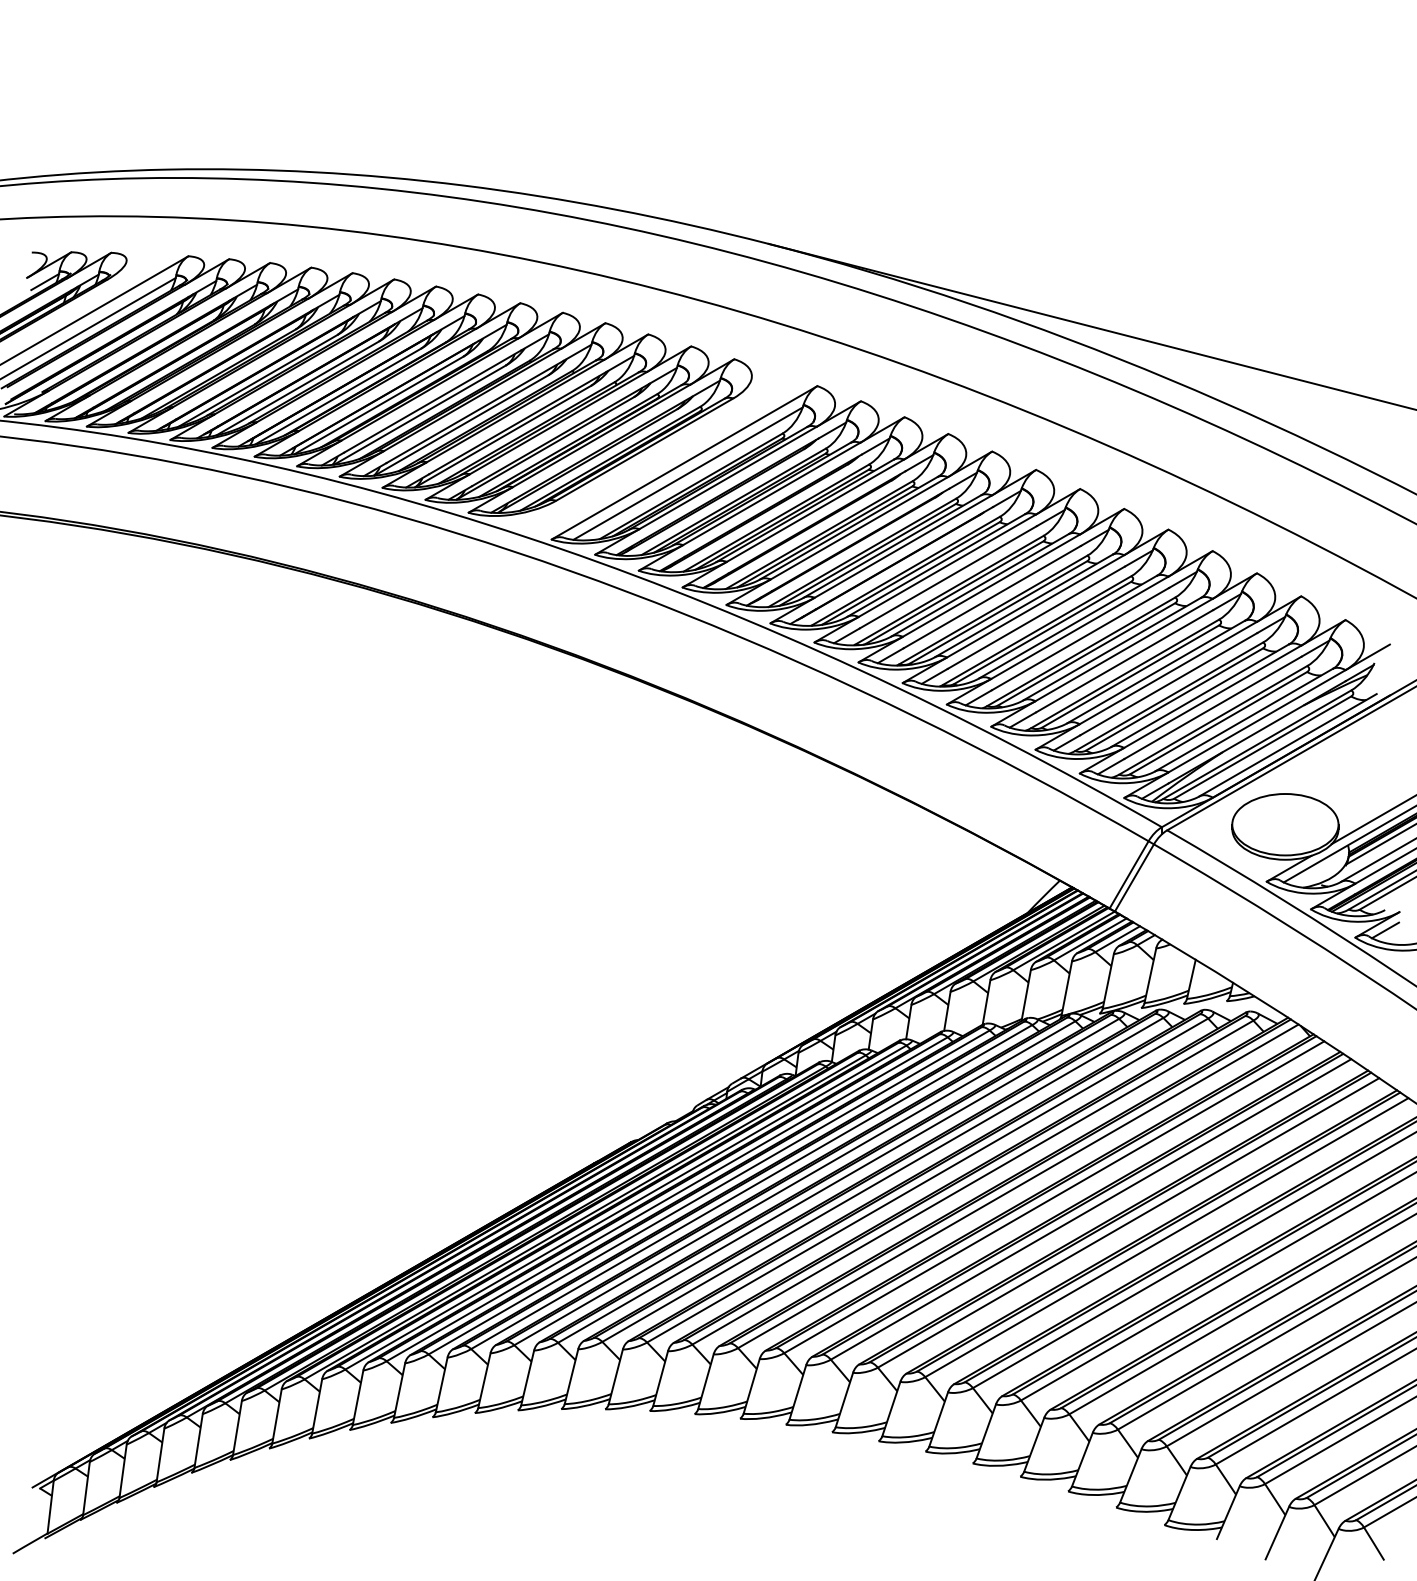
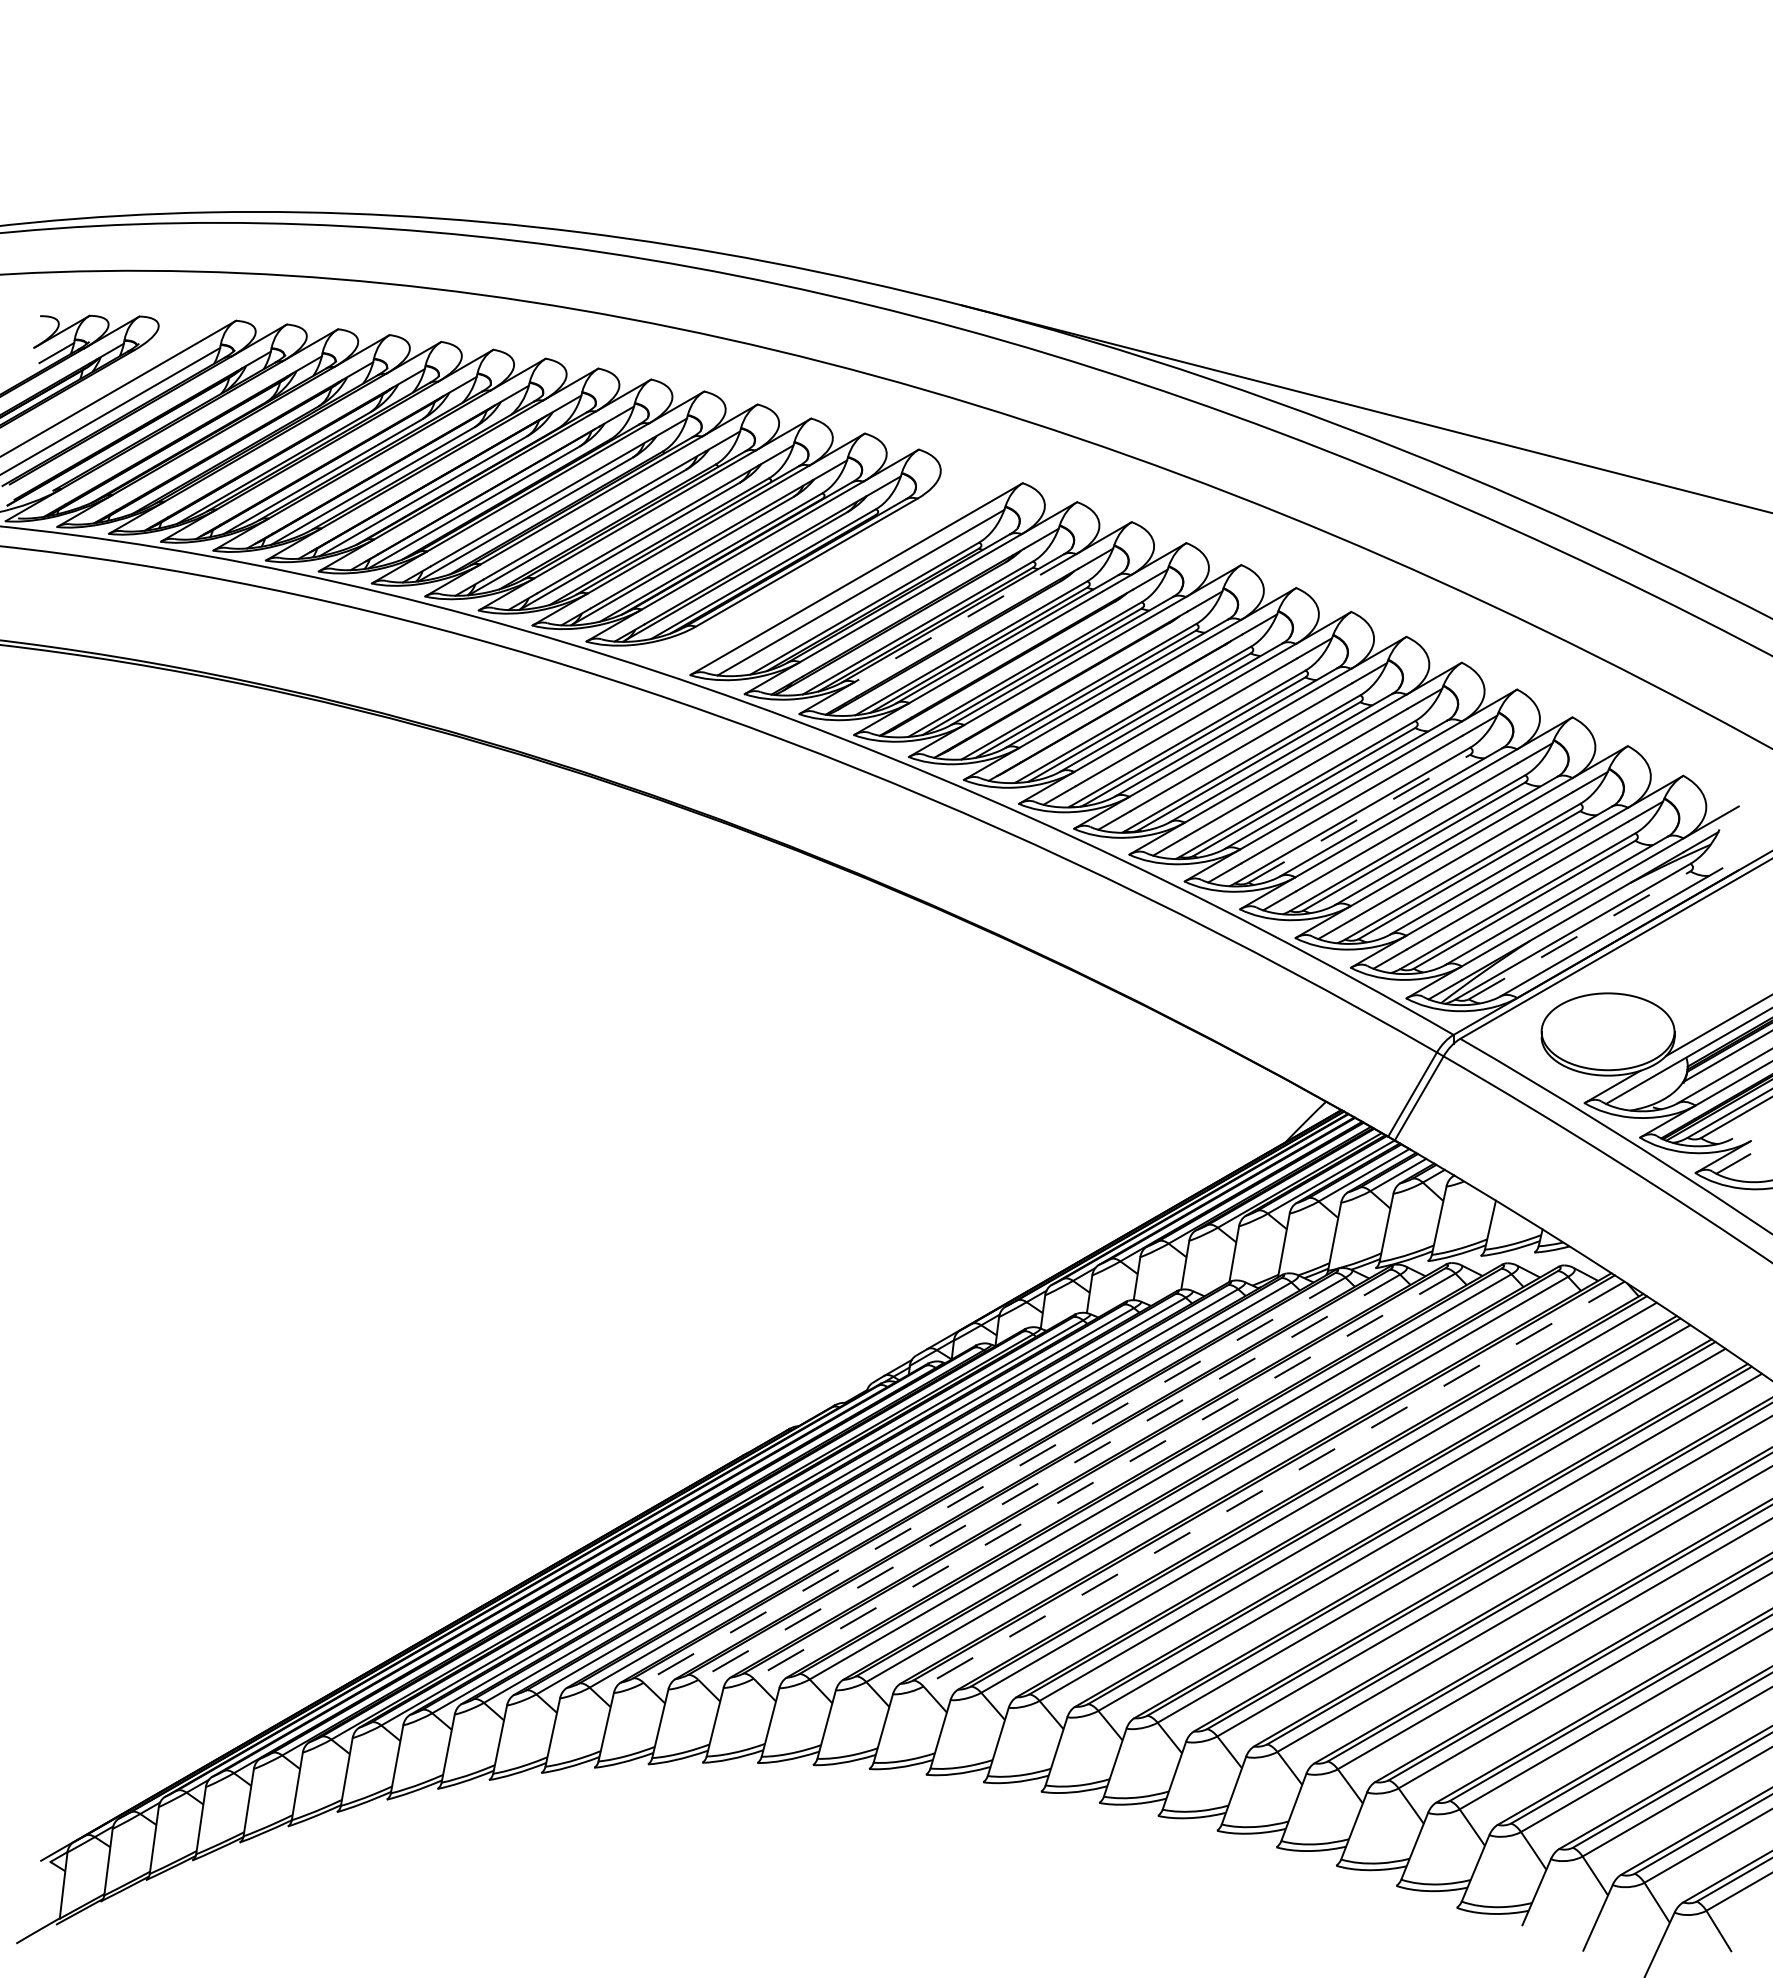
line: (771, 494) -> (965, 618), solid -> dashed
line: (1086, 654) -> (1359, 818), solid -> dashed
line: (1262, 747) -> (1579, 935), solid -> dashed
line: (882, 1180) -> (1104, 1476), solid -> dashed
line: (838, 1181) -> (1048, 1477), solid -> dashed
line: (794, 1183) -> (994, 1480), solid -> dashed
line: (1018, 1186) -> (1274, 1484), solid -> dashed

